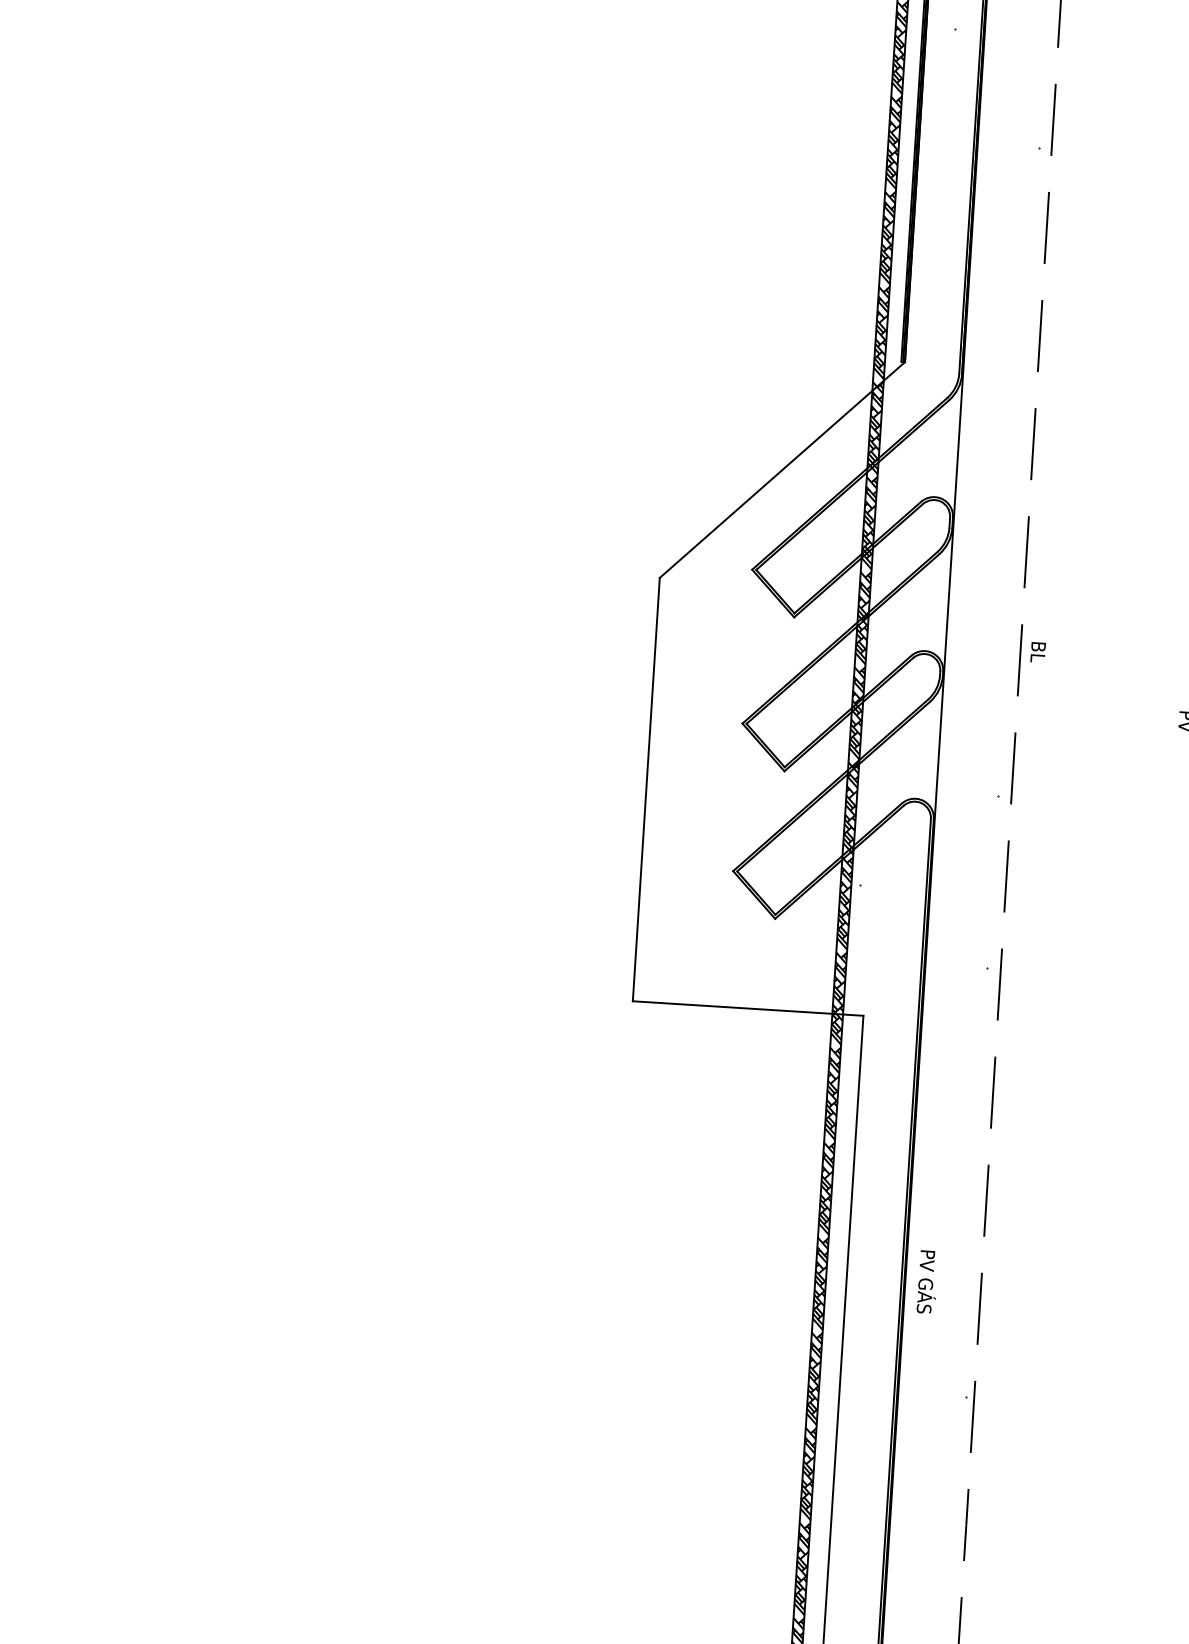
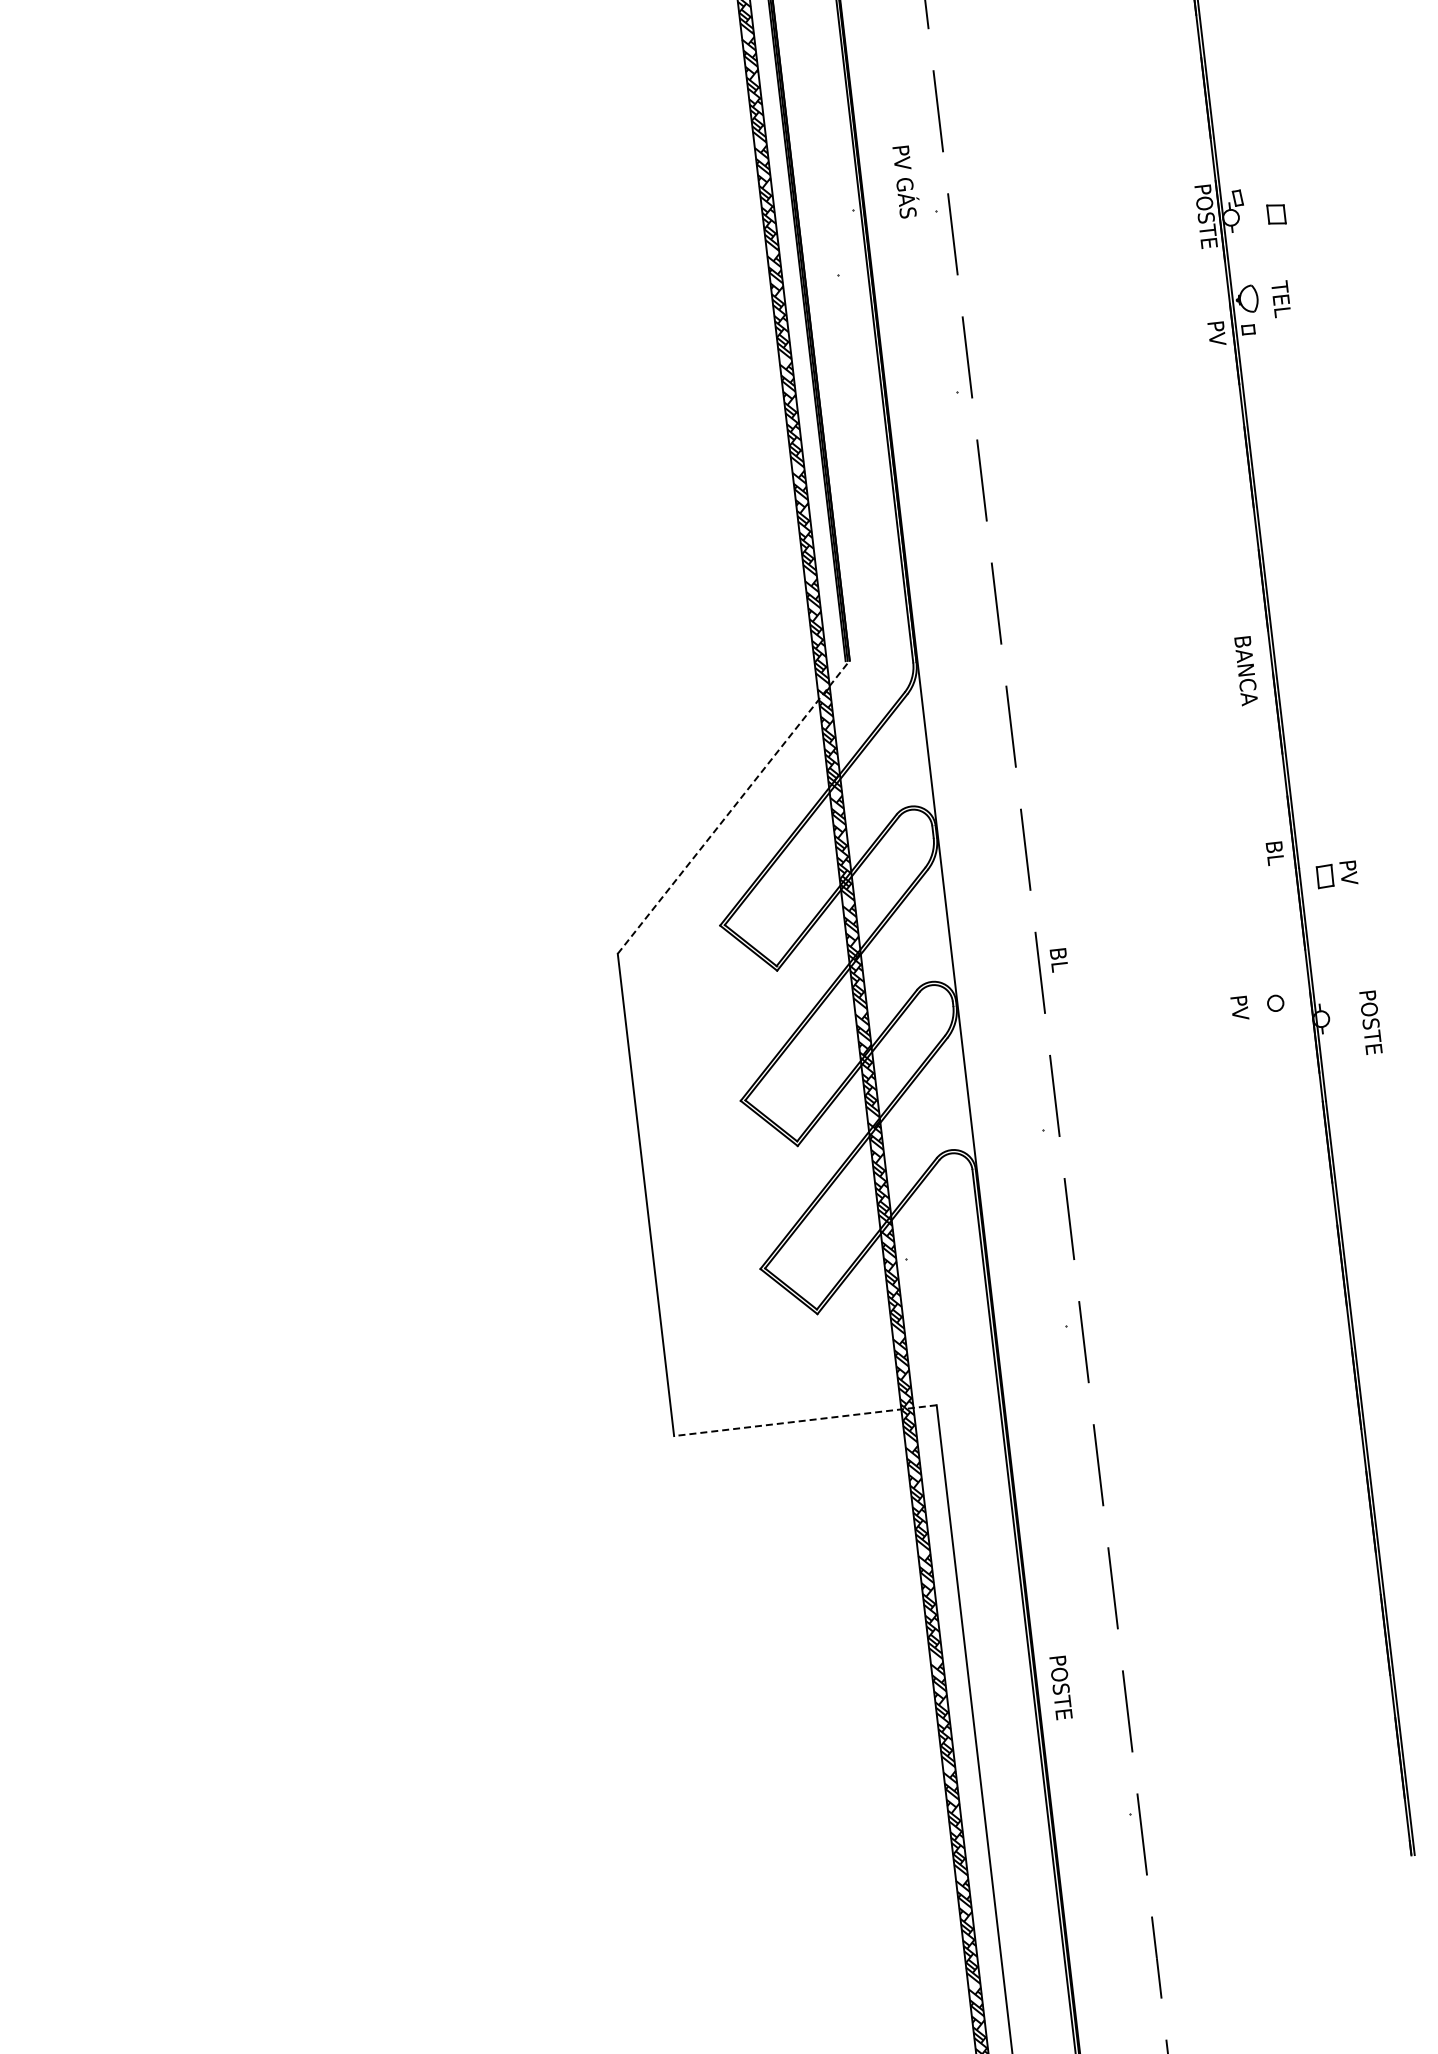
line: (782, 470) -> (733, 807), solid -> dashed
line: (747, 1008) -> (804, 1420), solid -> dashed
text: (926, 1286) -> (1063, 1697), PV GÁS -> POSTE

